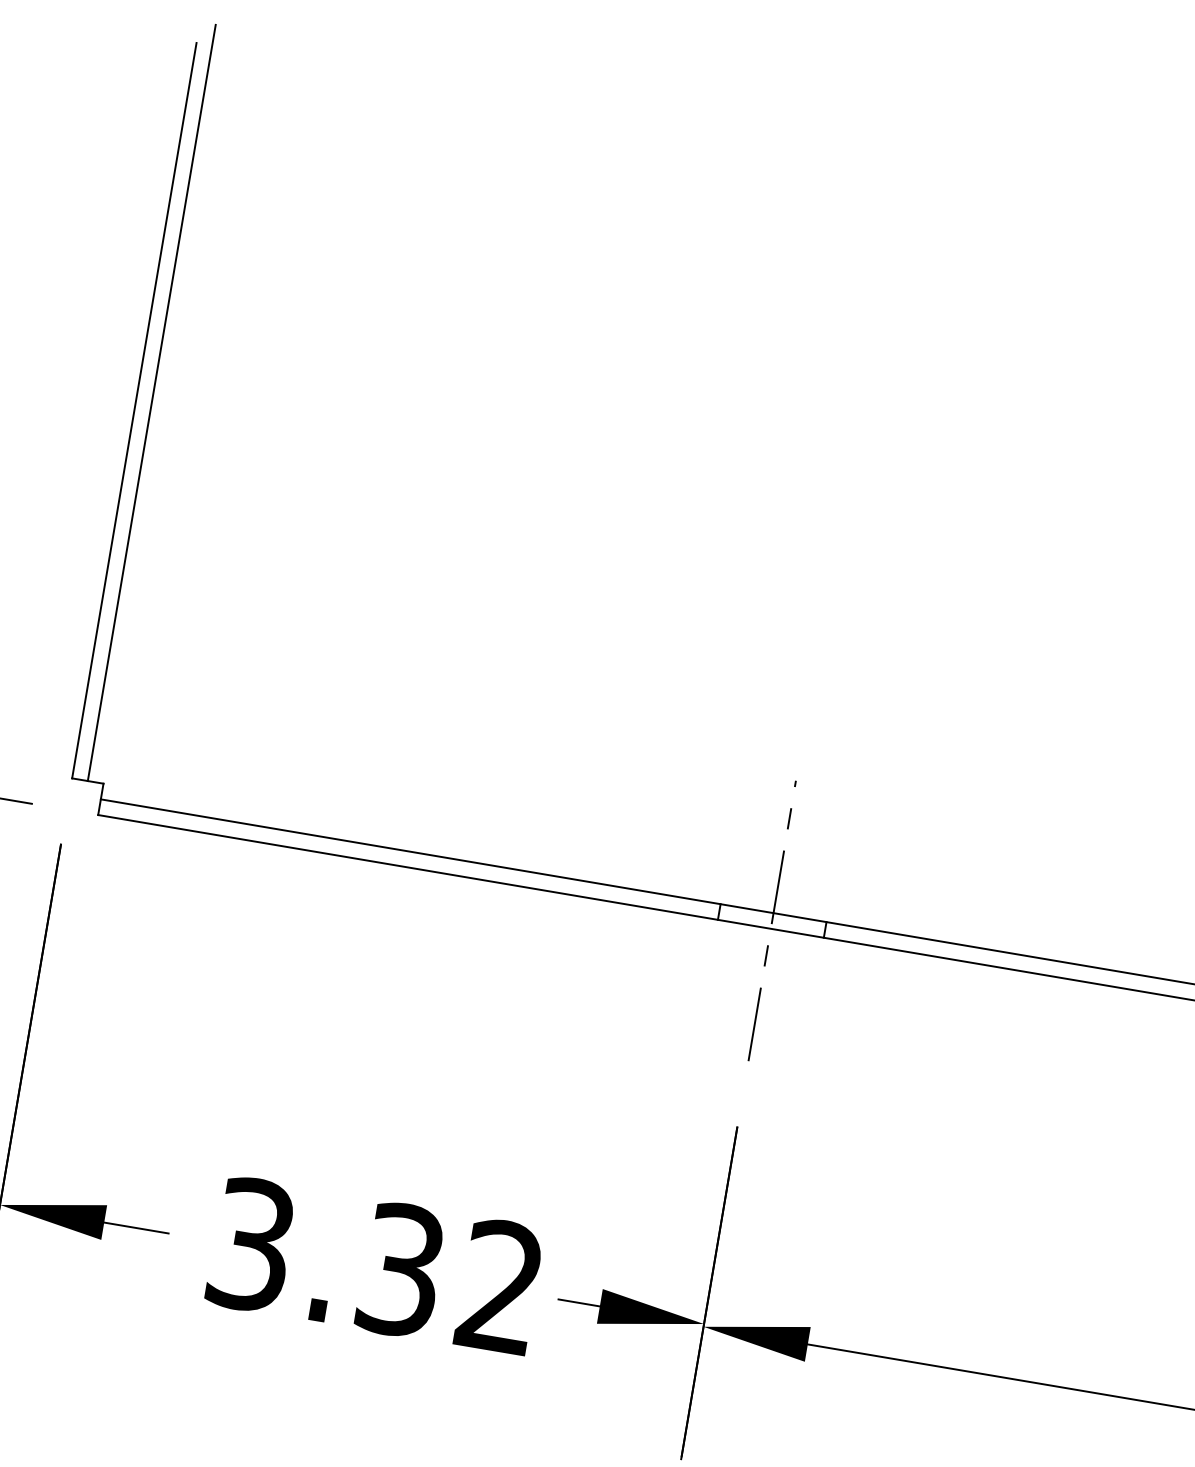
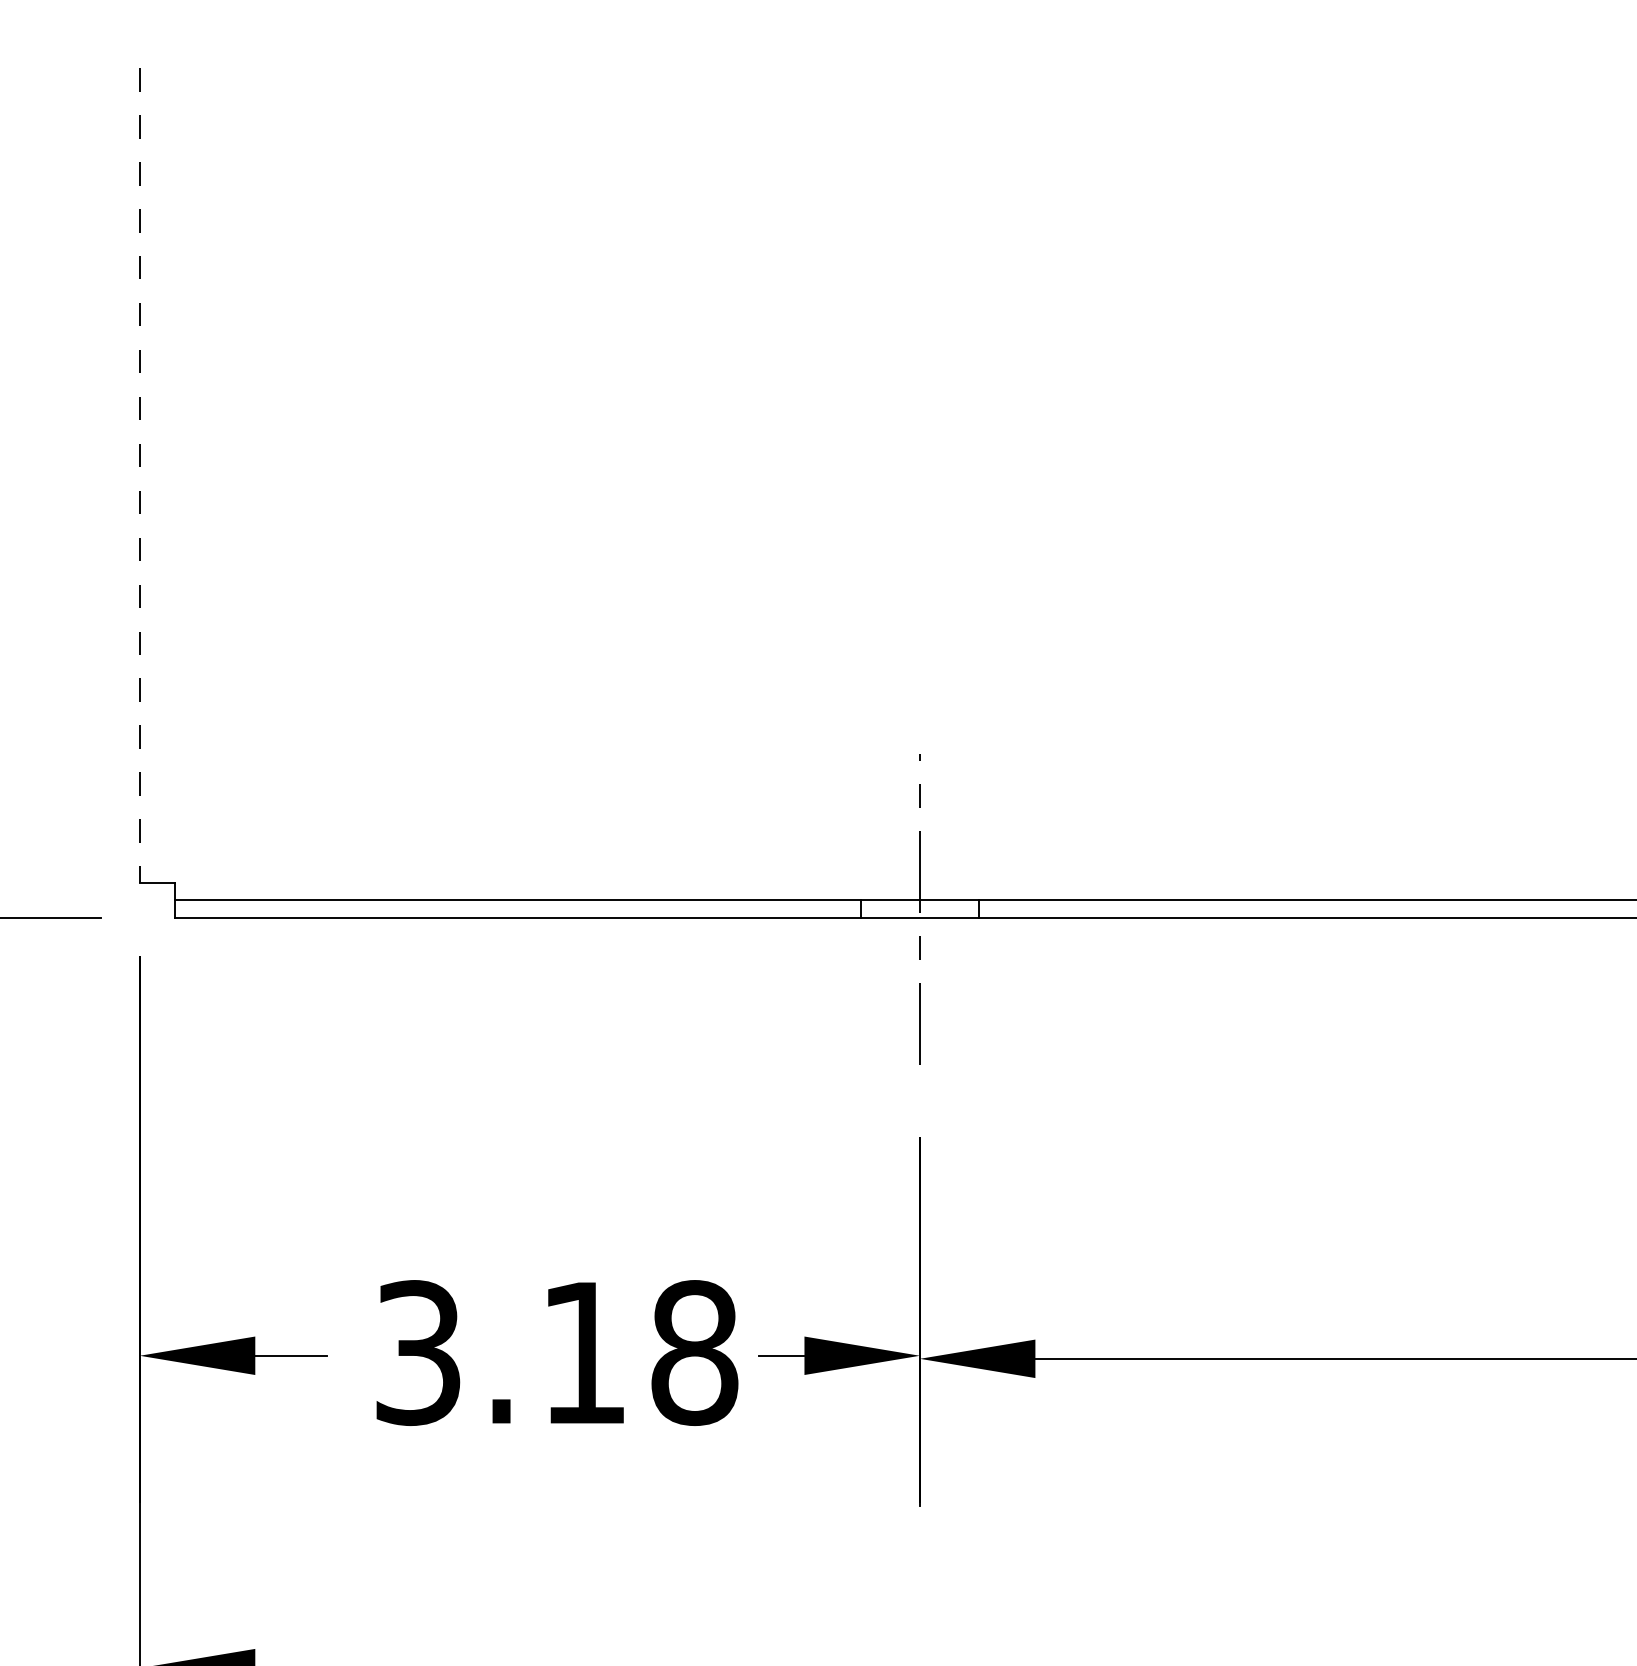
line: (152, 403) -> (157, 464), removed
line: (133, 411) -> (139, 476), solid -> dashed
text: (452, 1278) -> (640, 1352), 3.32 -> 3.18

